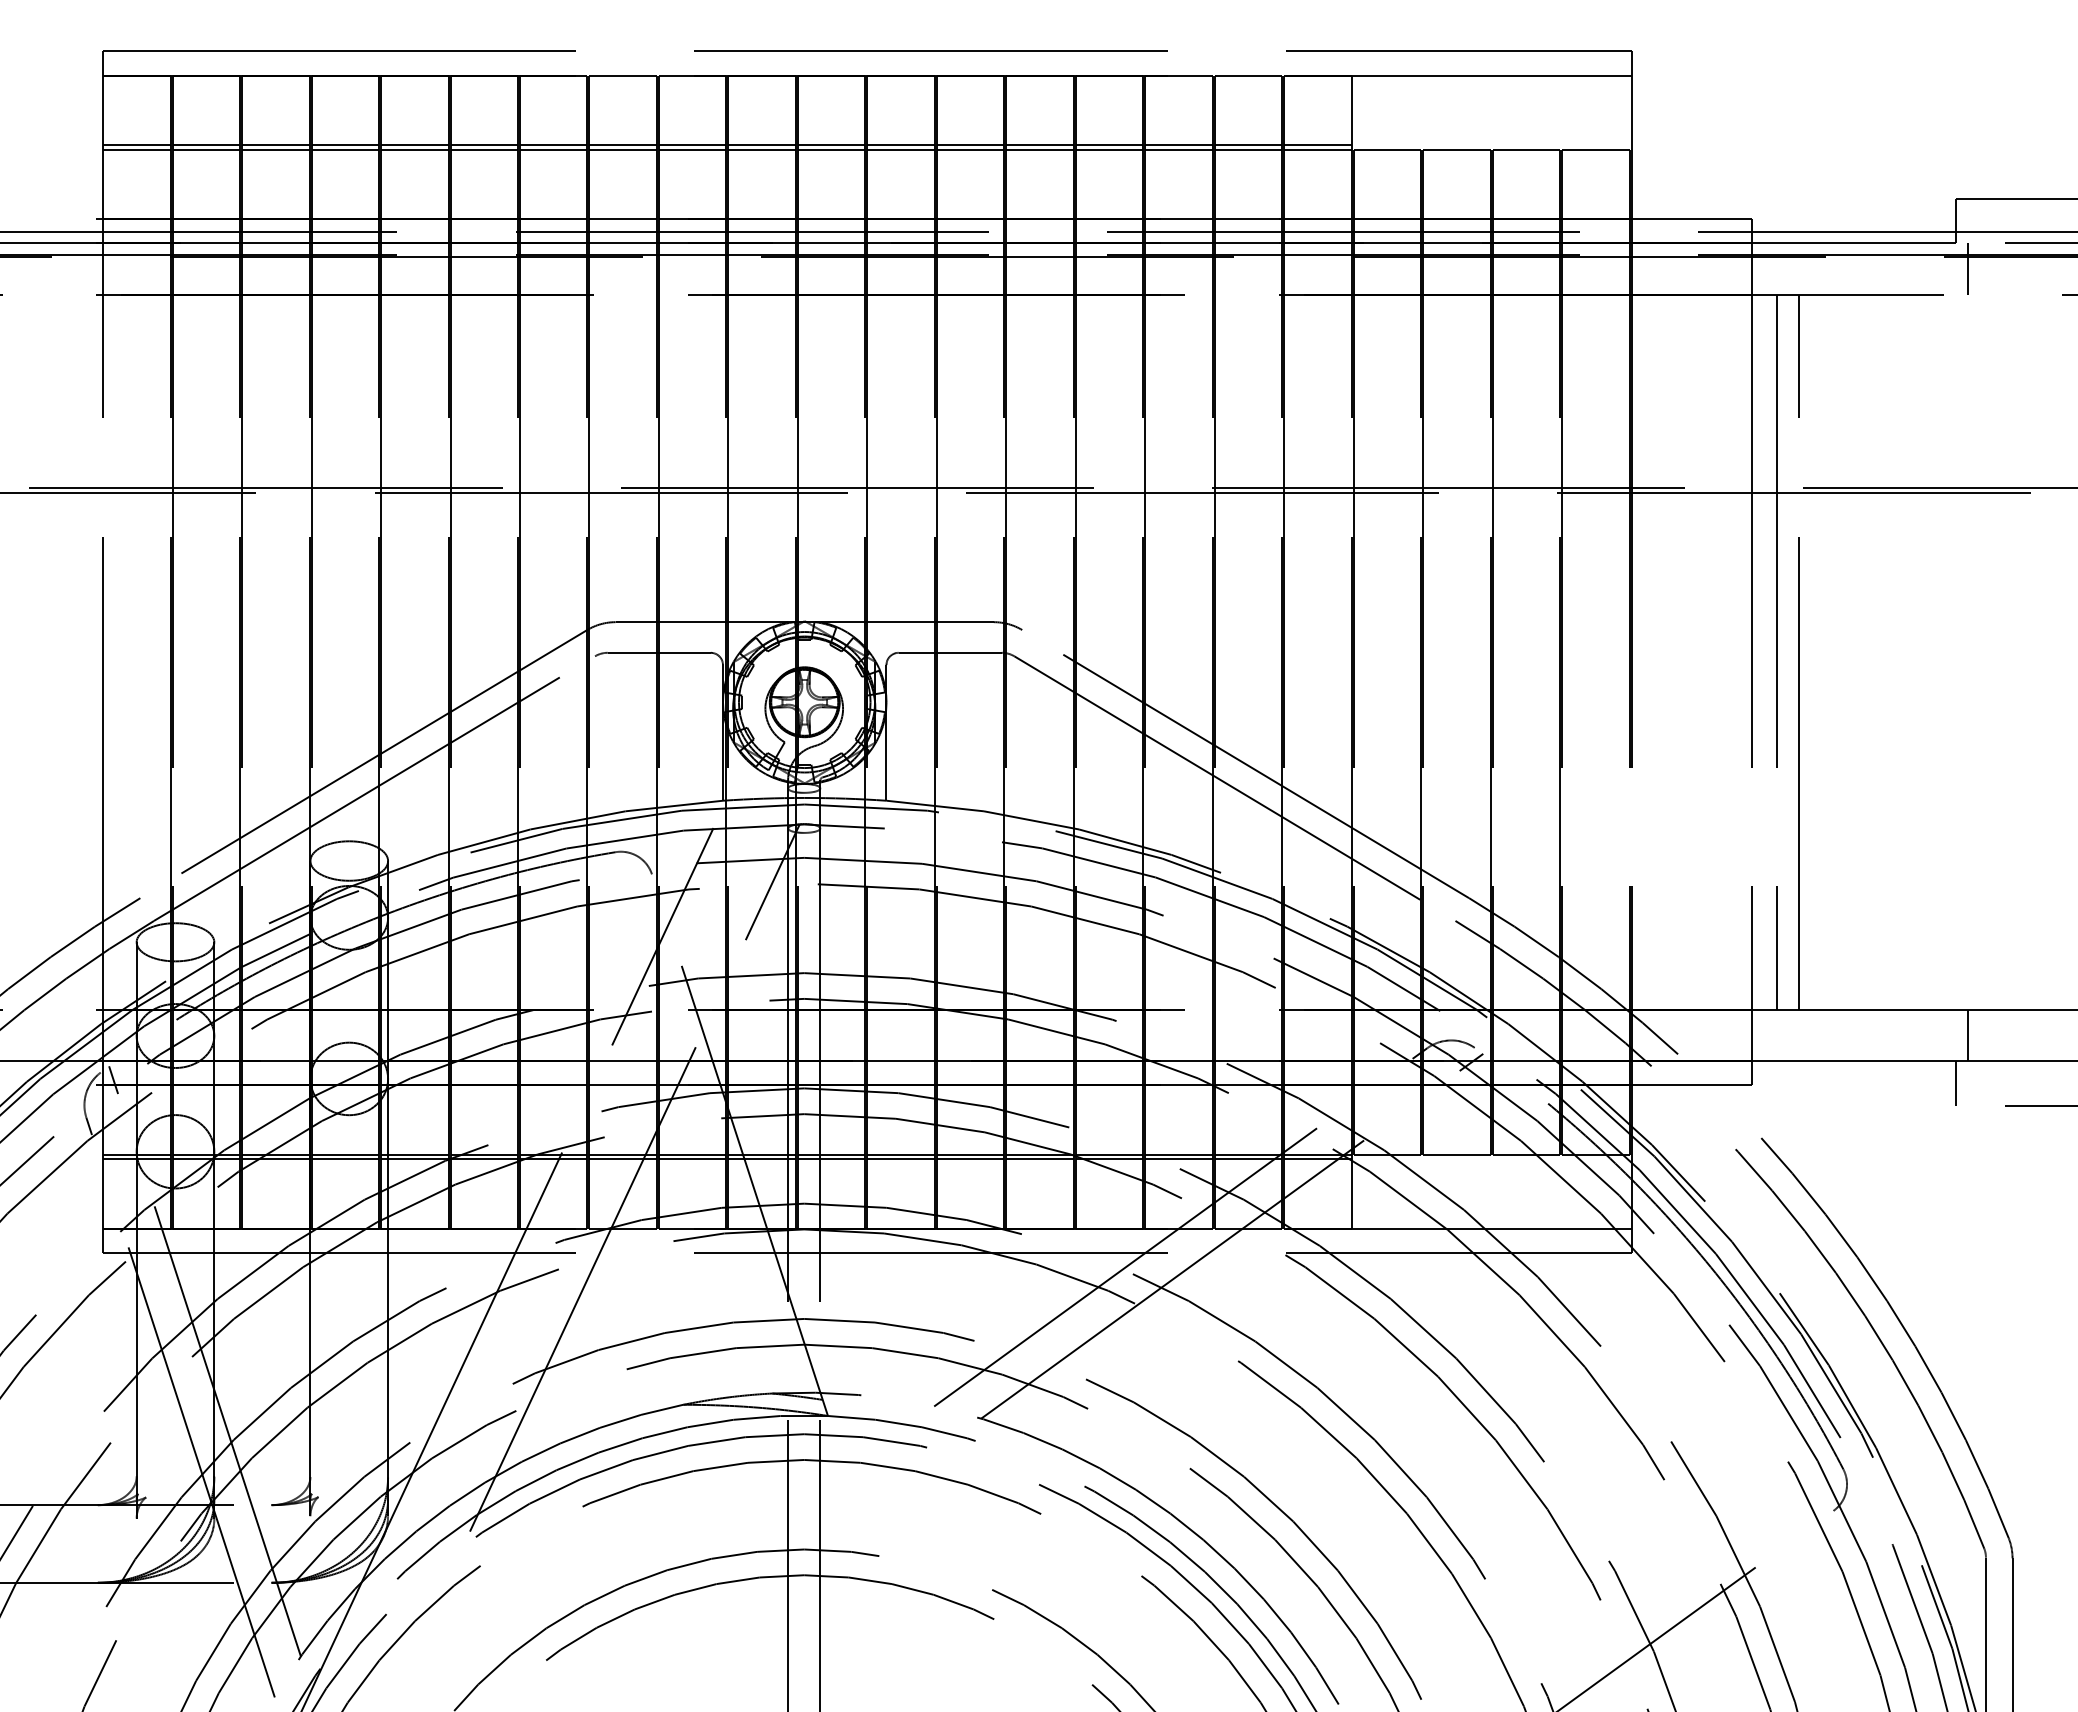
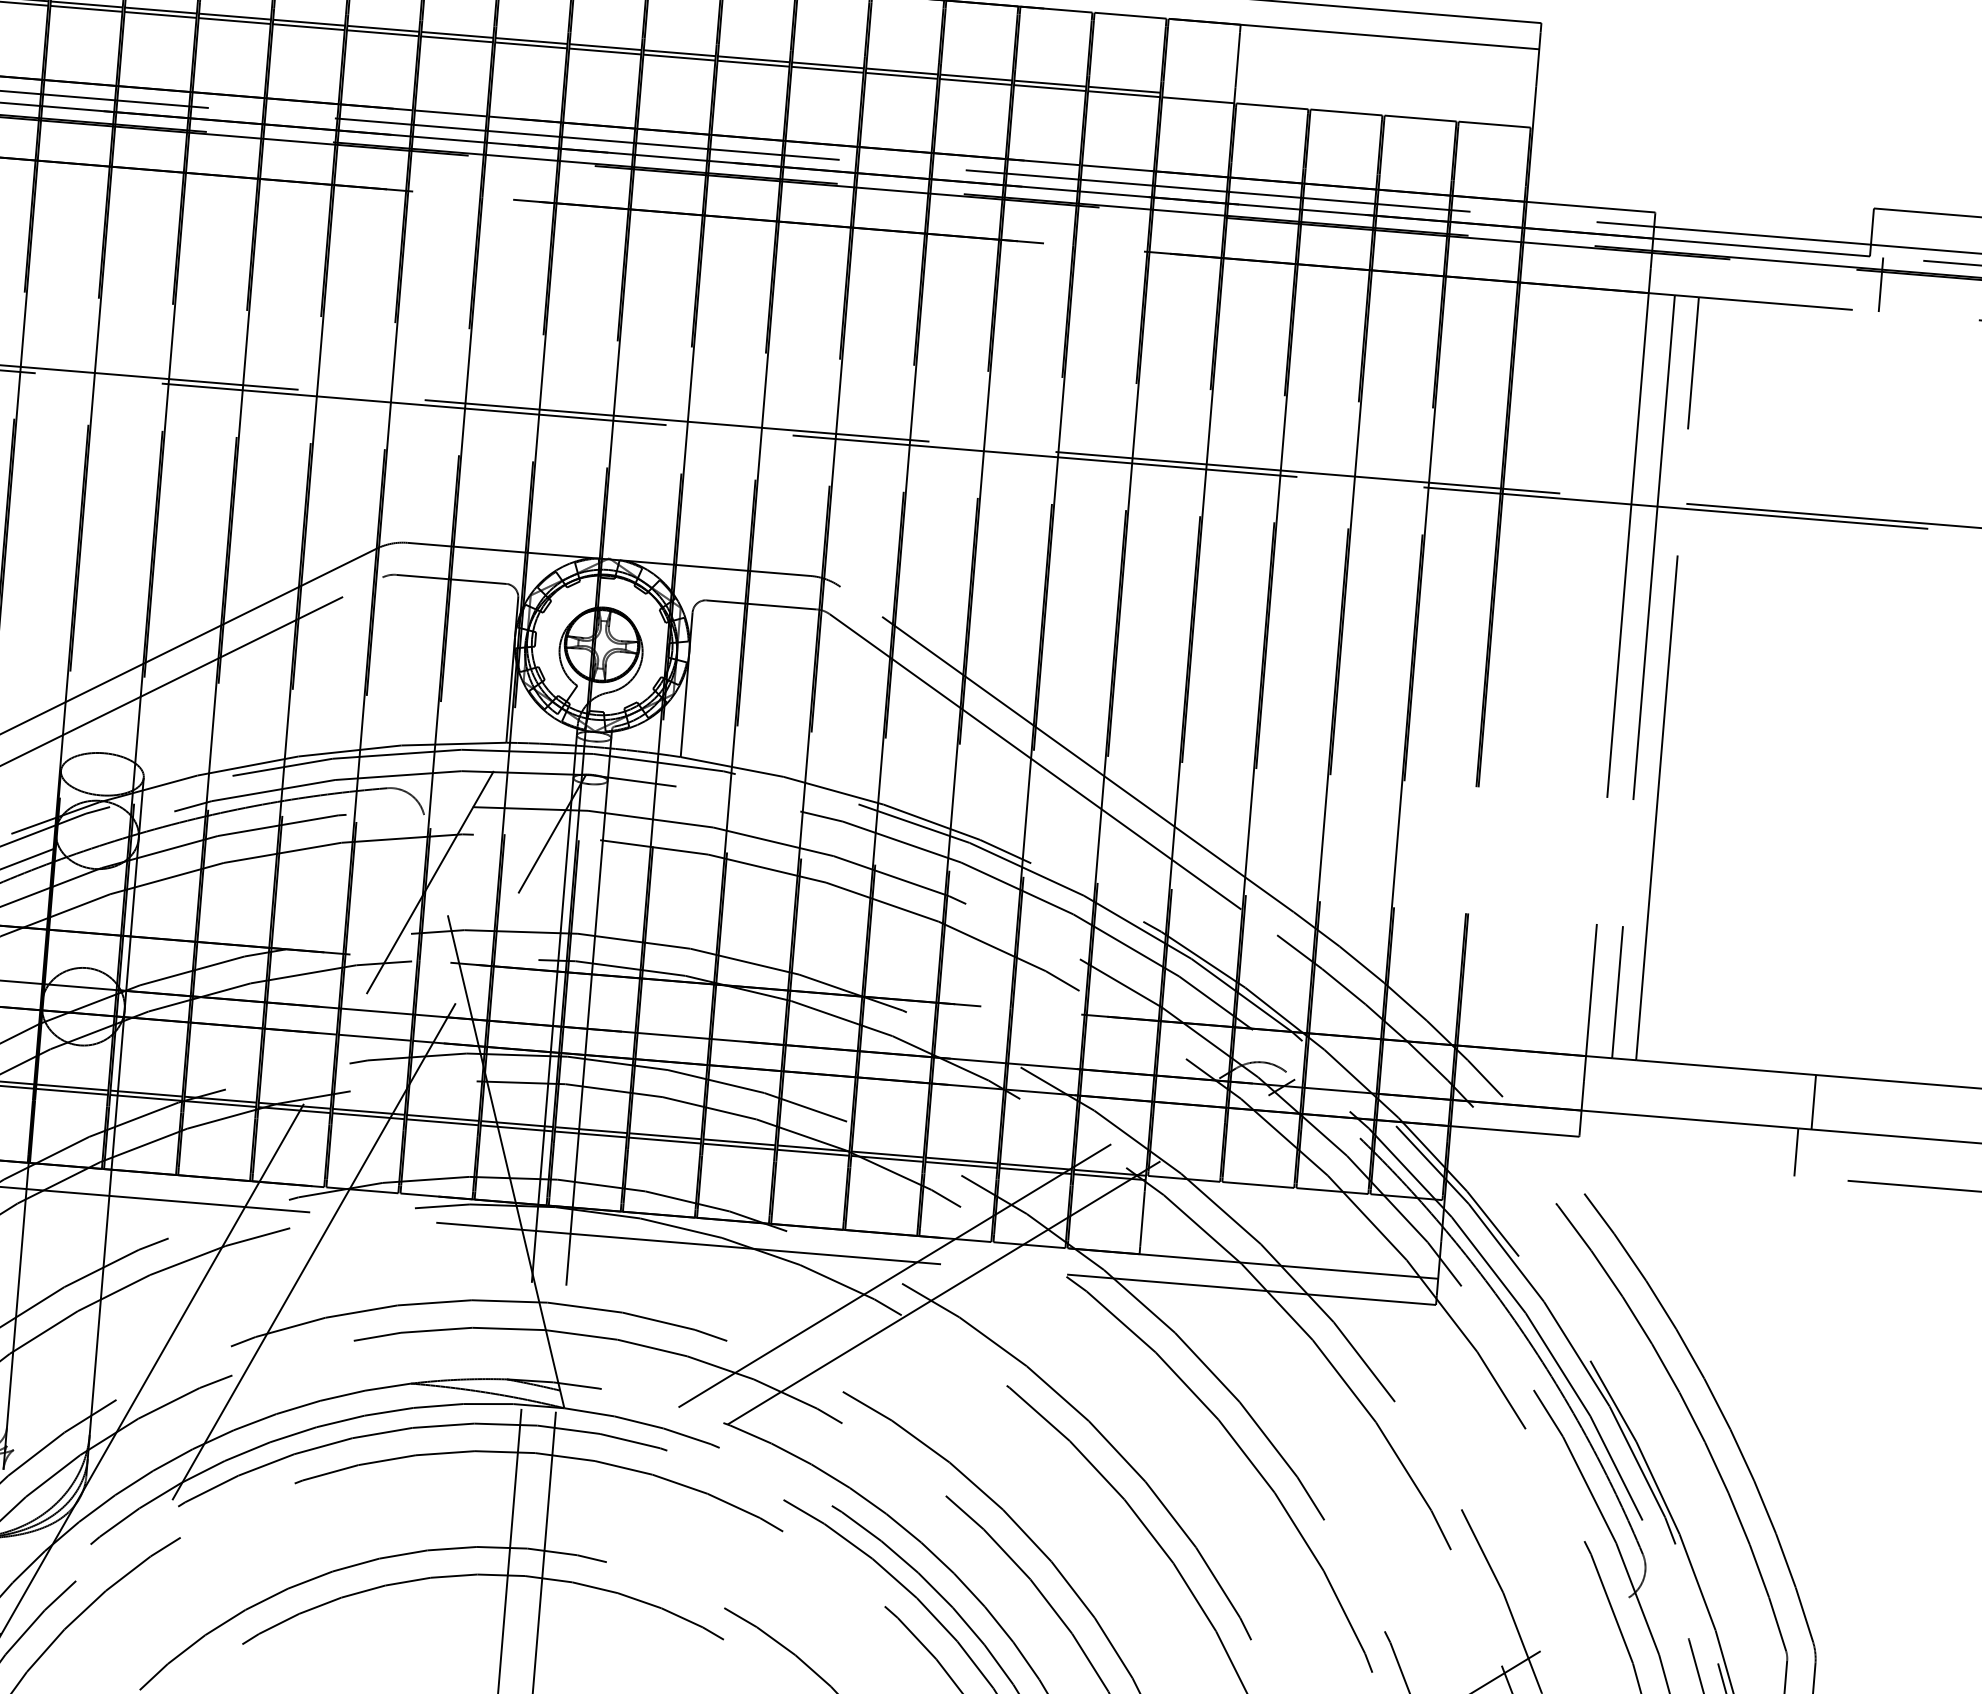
line: (1317, 145) -> (1197, 95), removed

